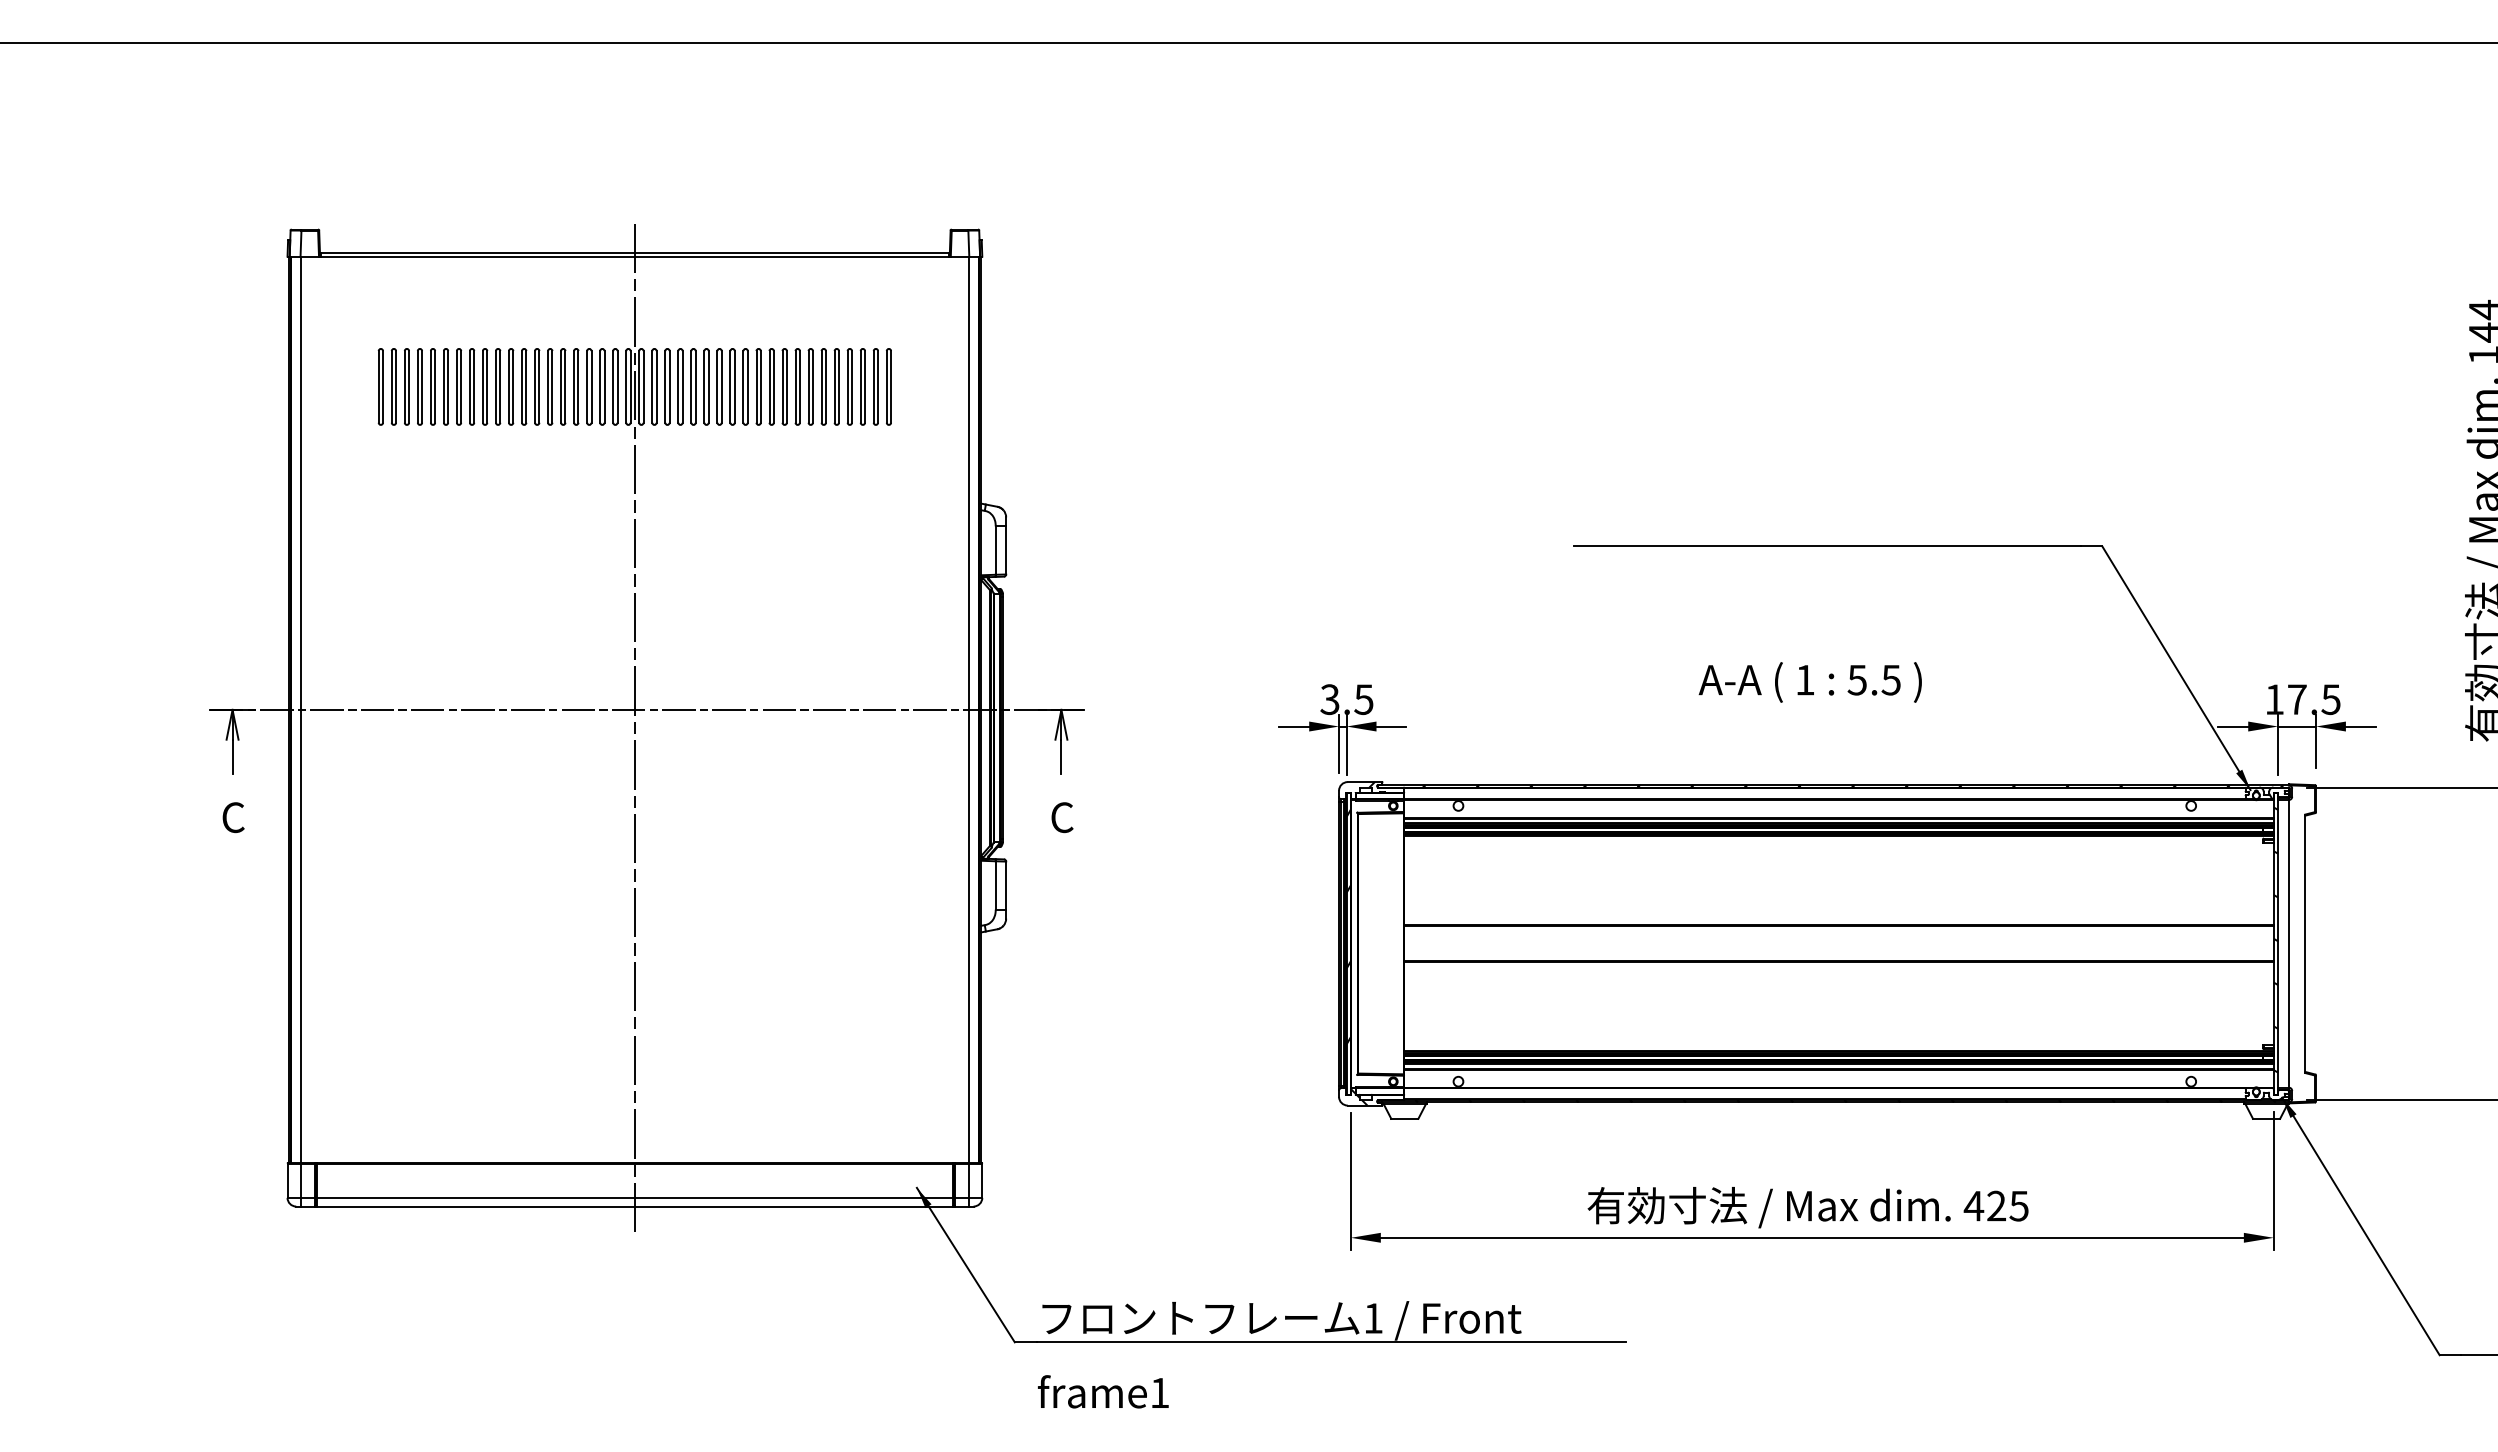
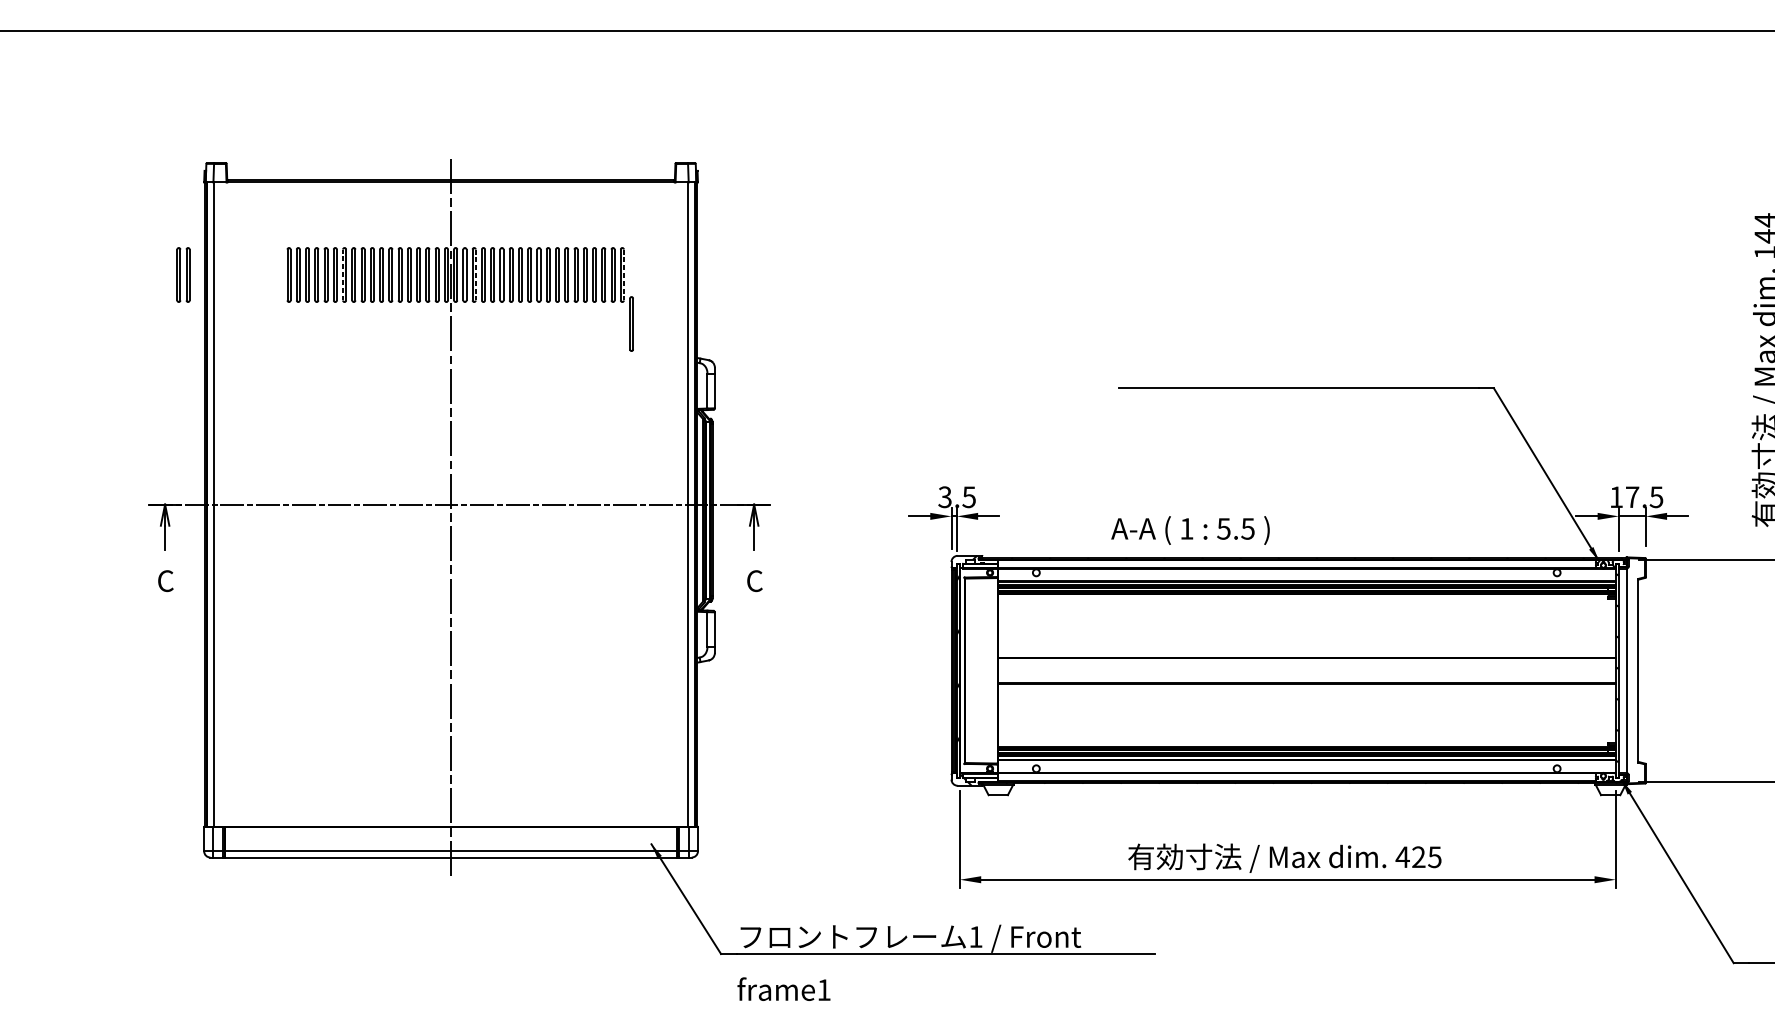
part: (386, 386) -> (182, 274), moved
line: (482, 386) -> (342, 274), solid -> dashed
line: (669, 386) -> (475, 274), solid -> dashed
line: (878, 386) -> (624, 274), solid -> dashed
part: (888, 386) -> (631, 323), moved
text: (1809, 682) -> (1189, 530), moved

